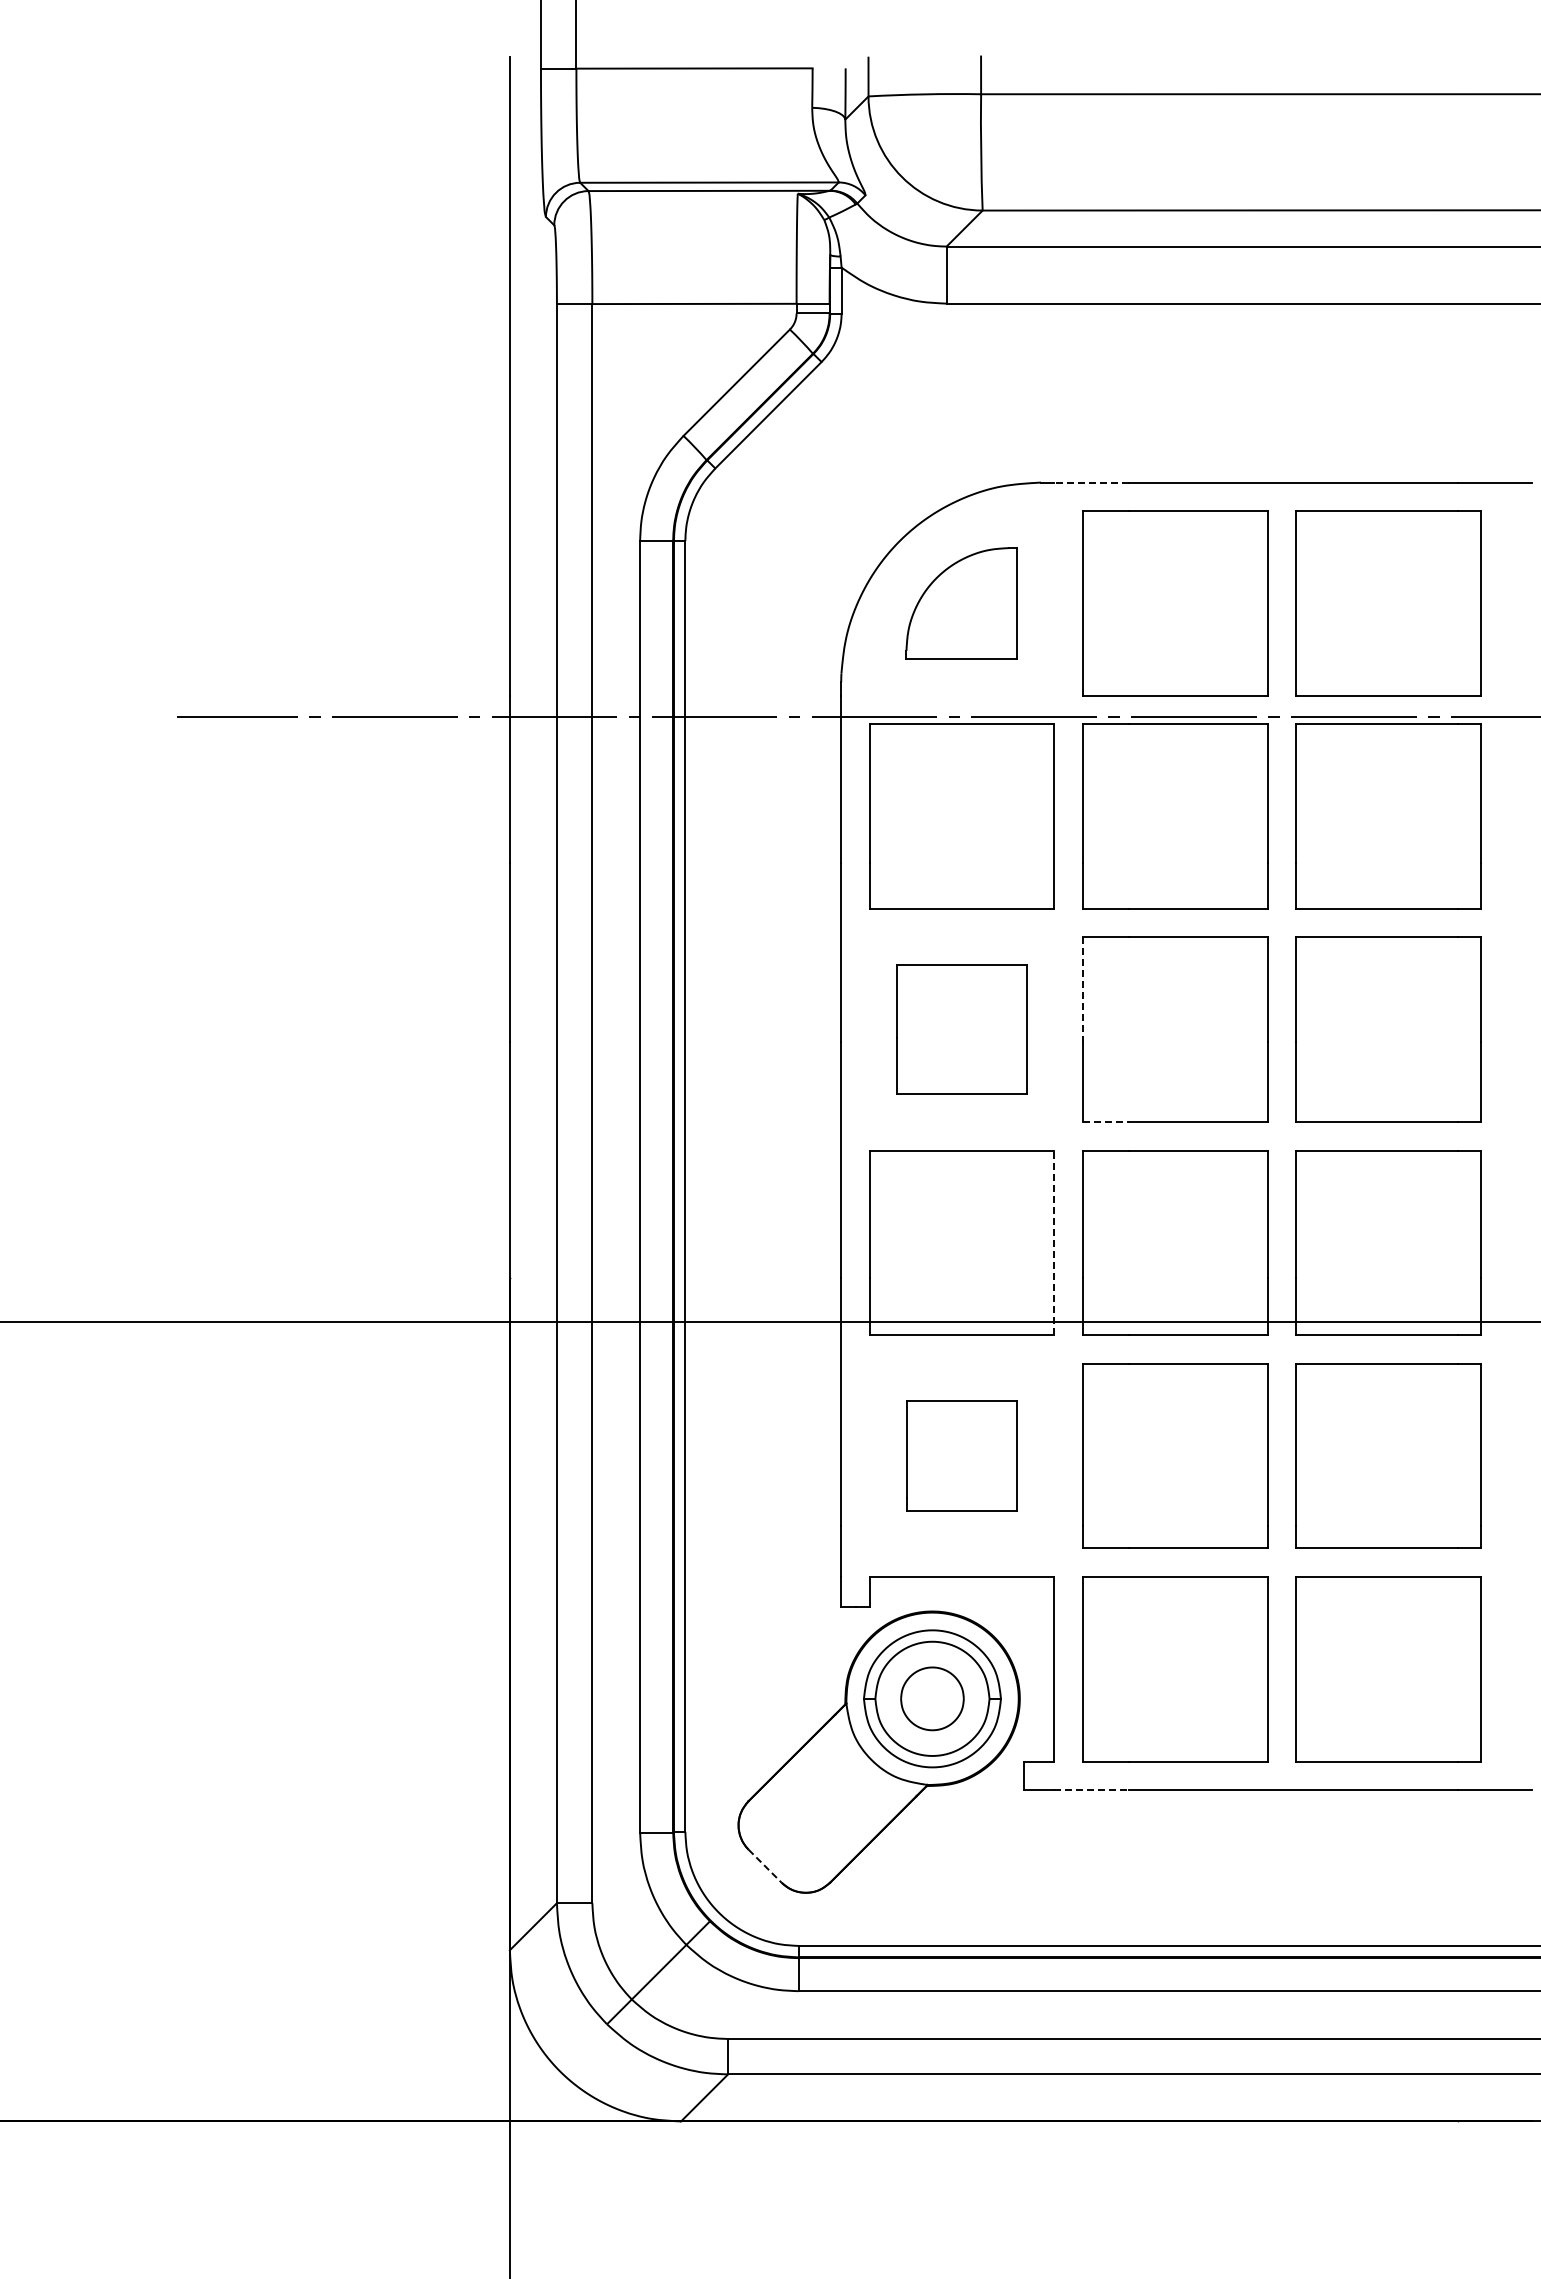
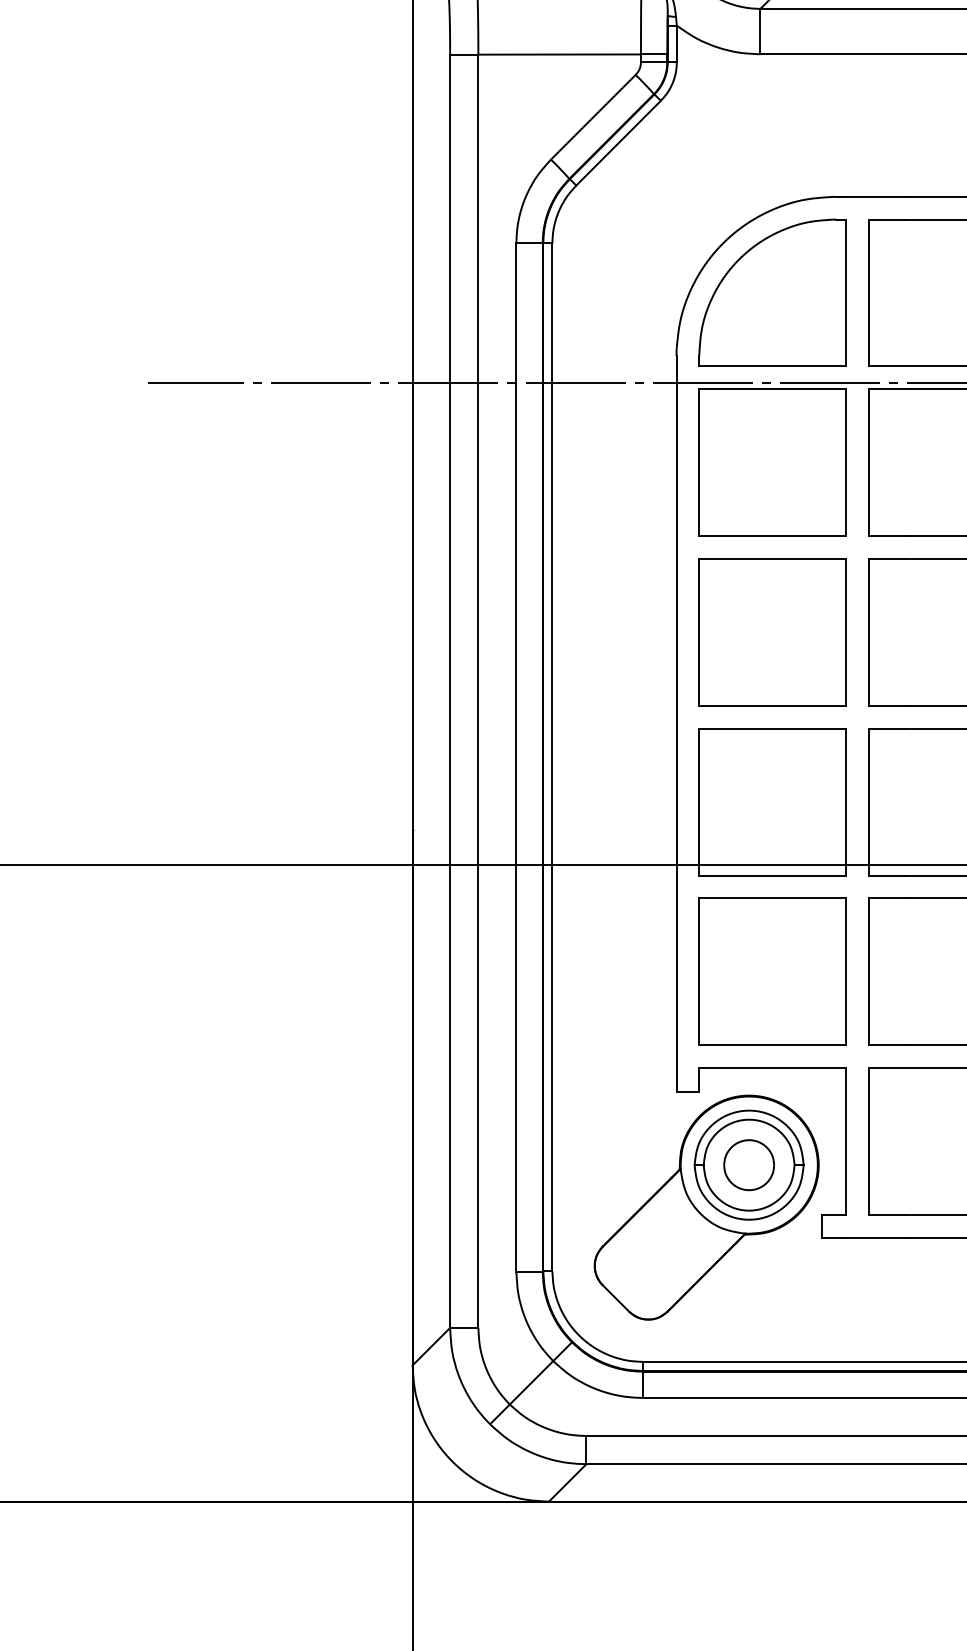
line: (1091, 482) -> (875, 196), dashed -> solid
part: (961, 603) -> (772, 293), size x1.67
line: (1082, 990) -> (868, 601), dashed -> solid
part: (961, 1029) -> (772, 632), size x1.43
line: (1105, 1122) -> (886, 706), dashed -> solid
line: (1054, 1242) -> (846, 801), dashed -> solid
part: (961, 1455) -> (772, 971), size x1.67
line: (1092, 1790) -> (876, 1238), dashed -> solid
line: (765, 1866) -> (616, 1298), dashed -> solid

